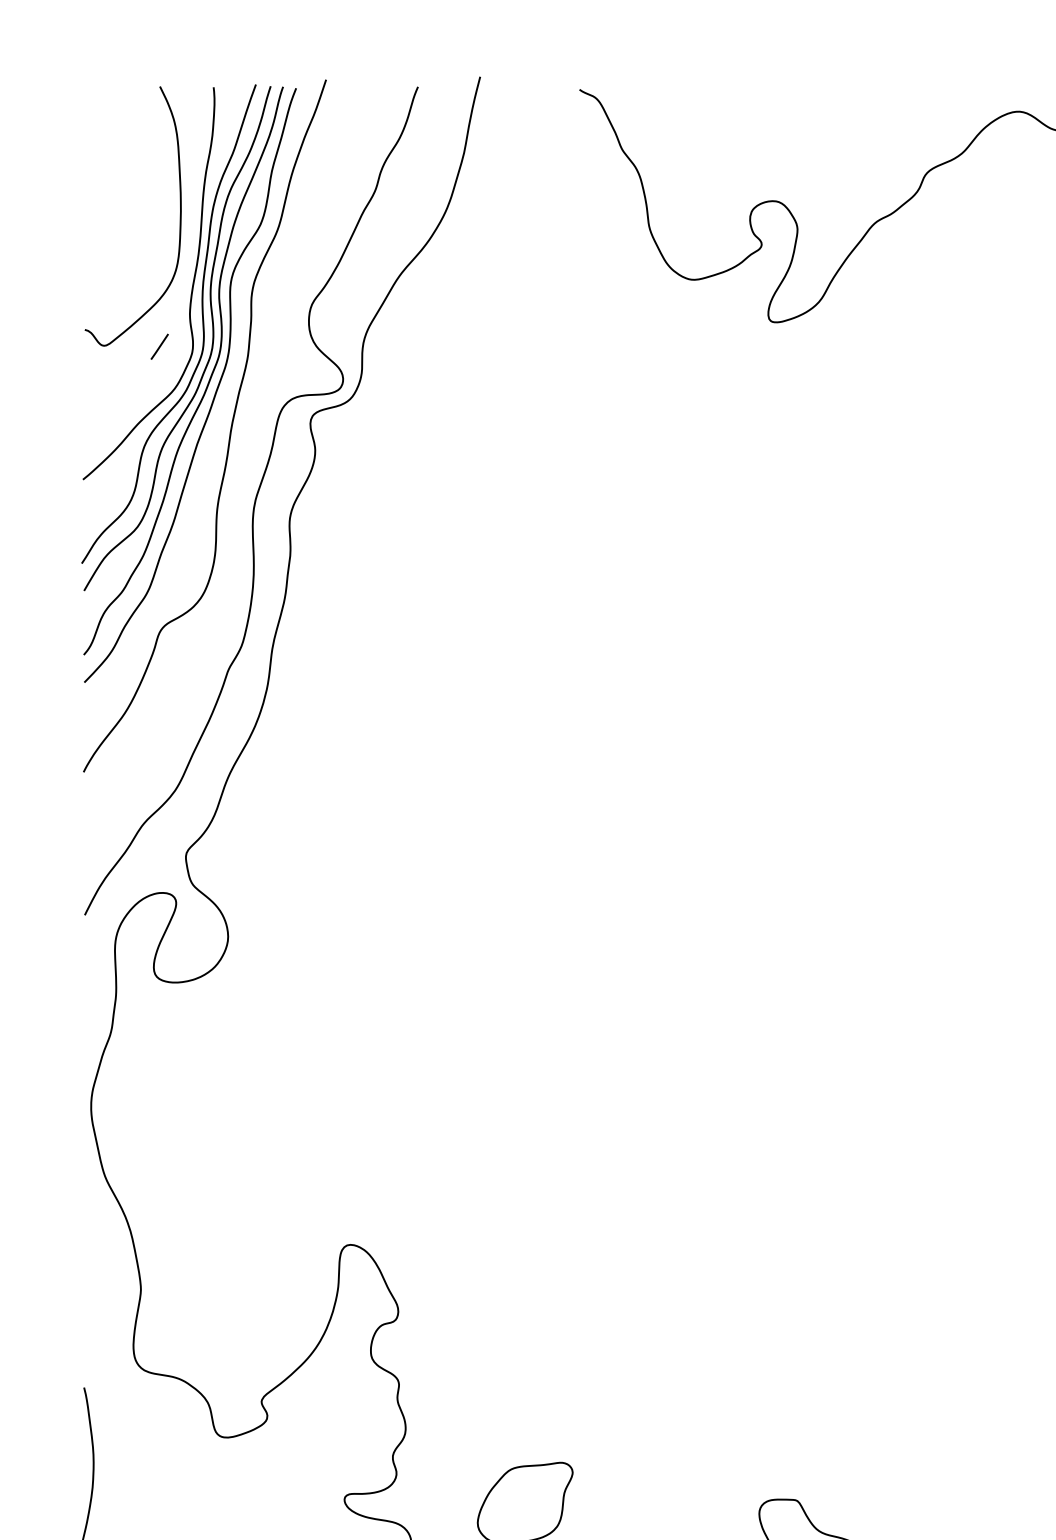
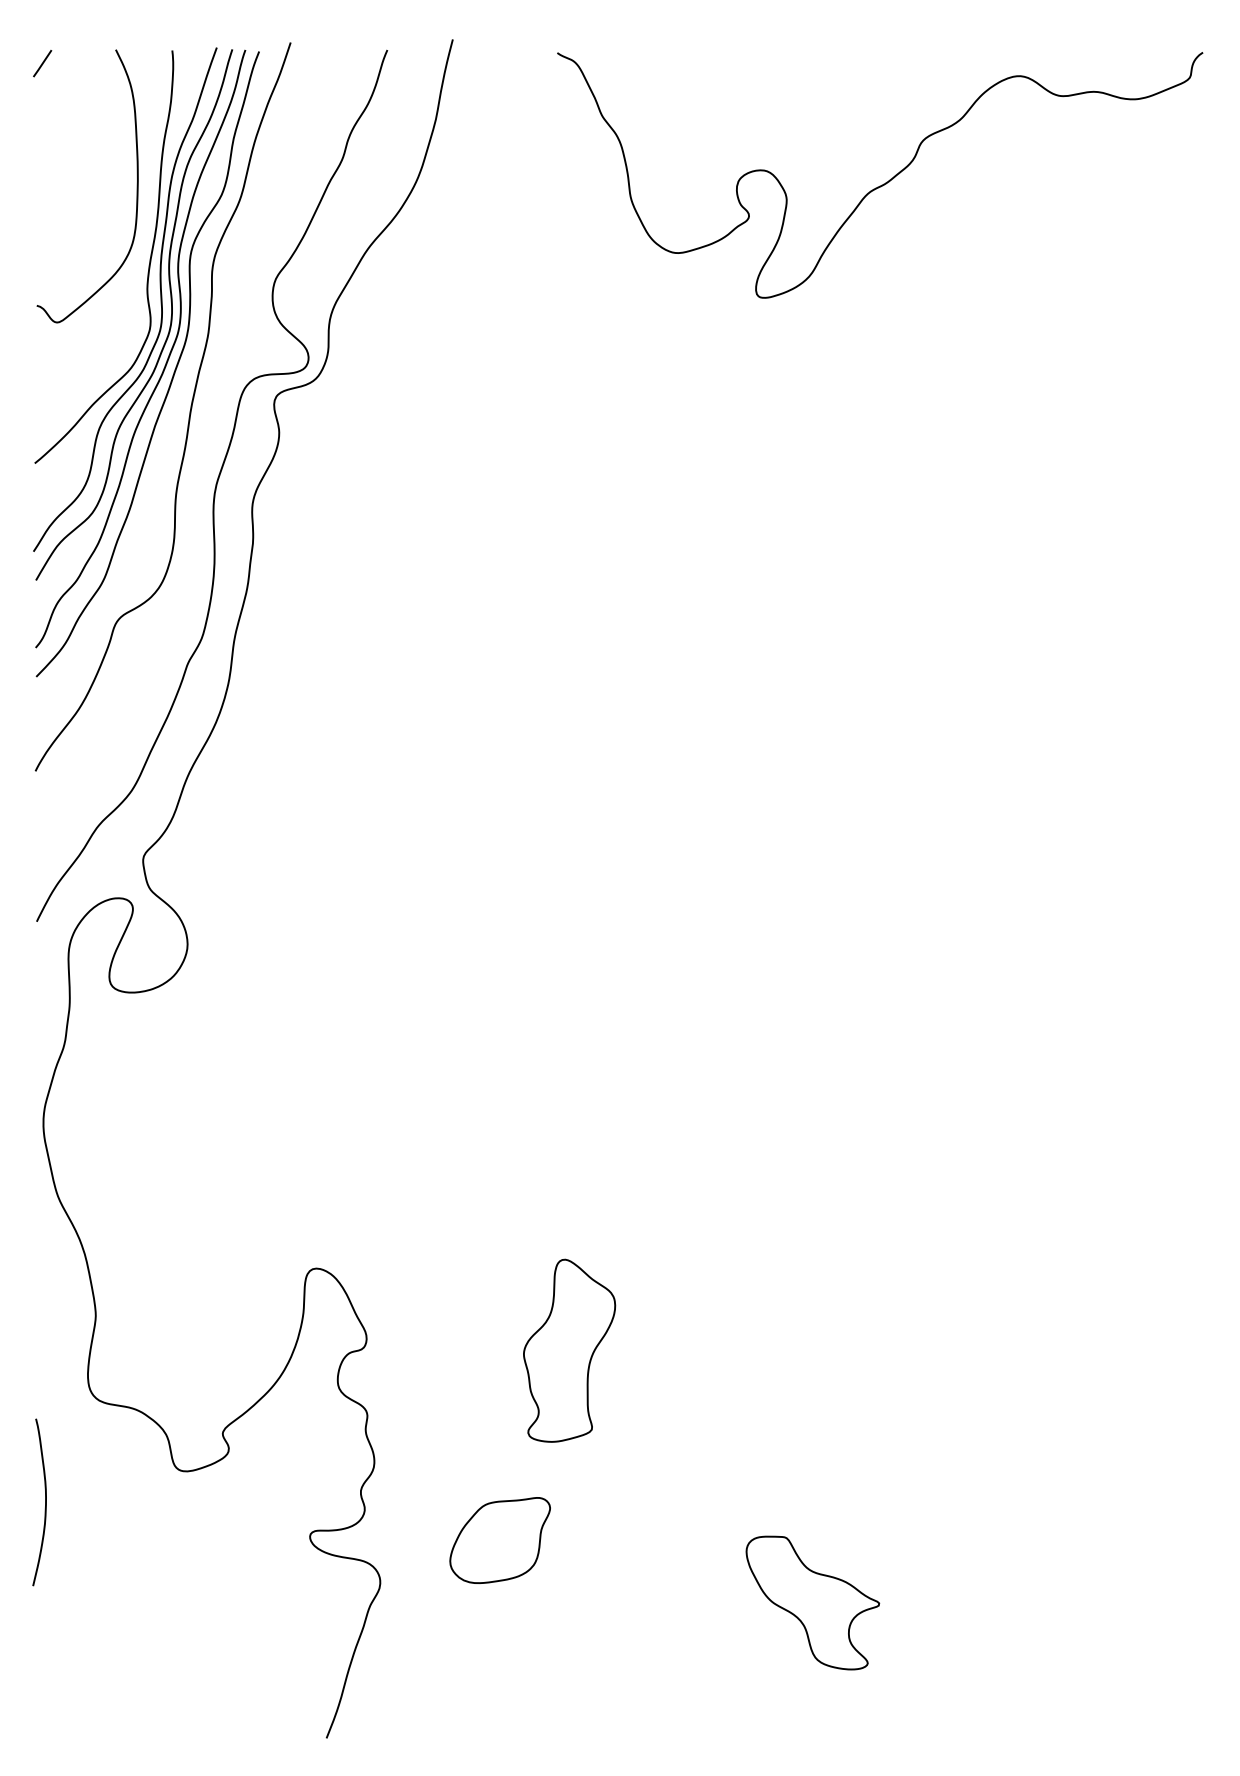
line: (159, 346) -> (42, 63), moved
part: (591, 1322) -> (569, 1350), added

